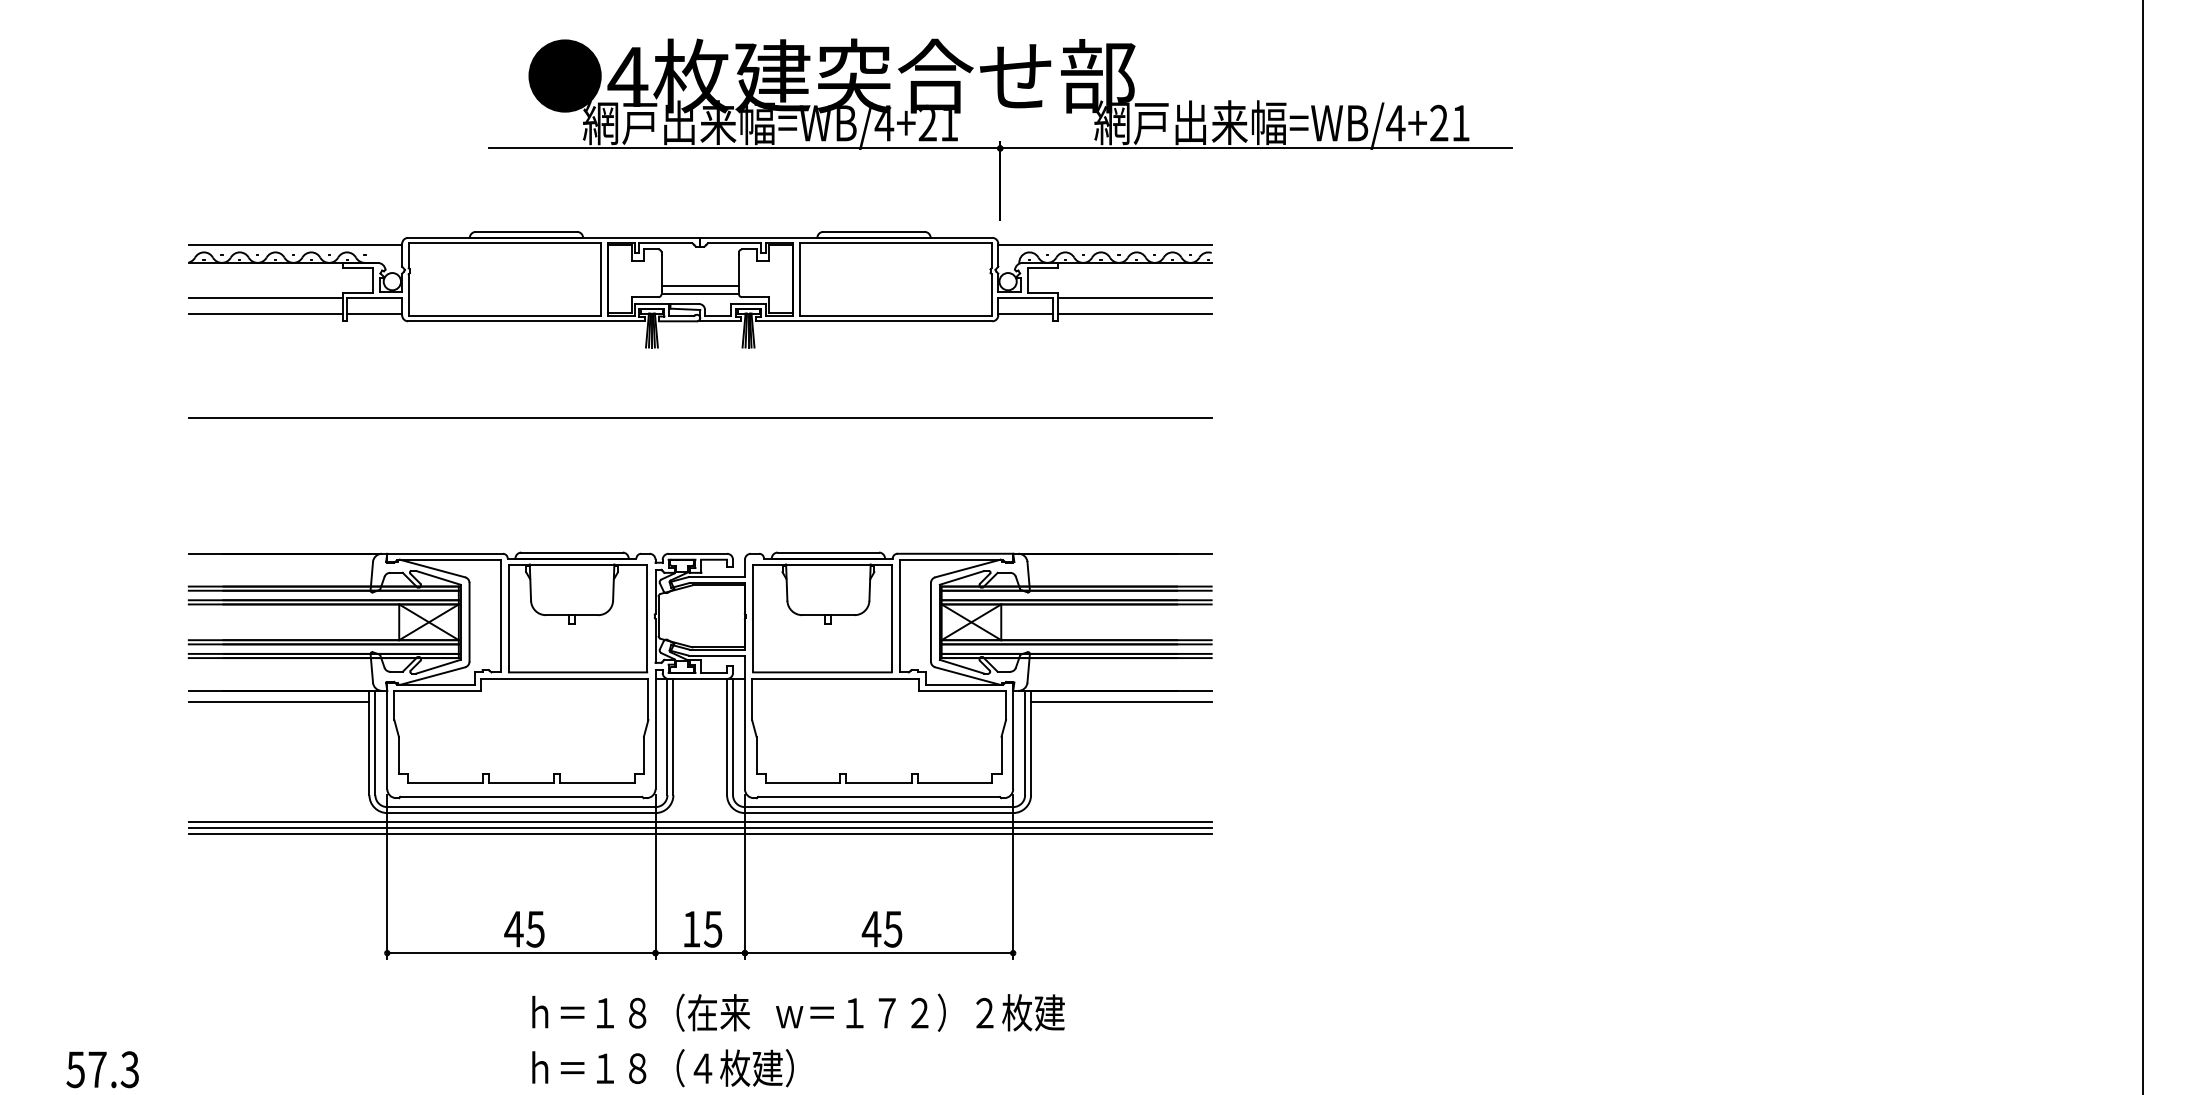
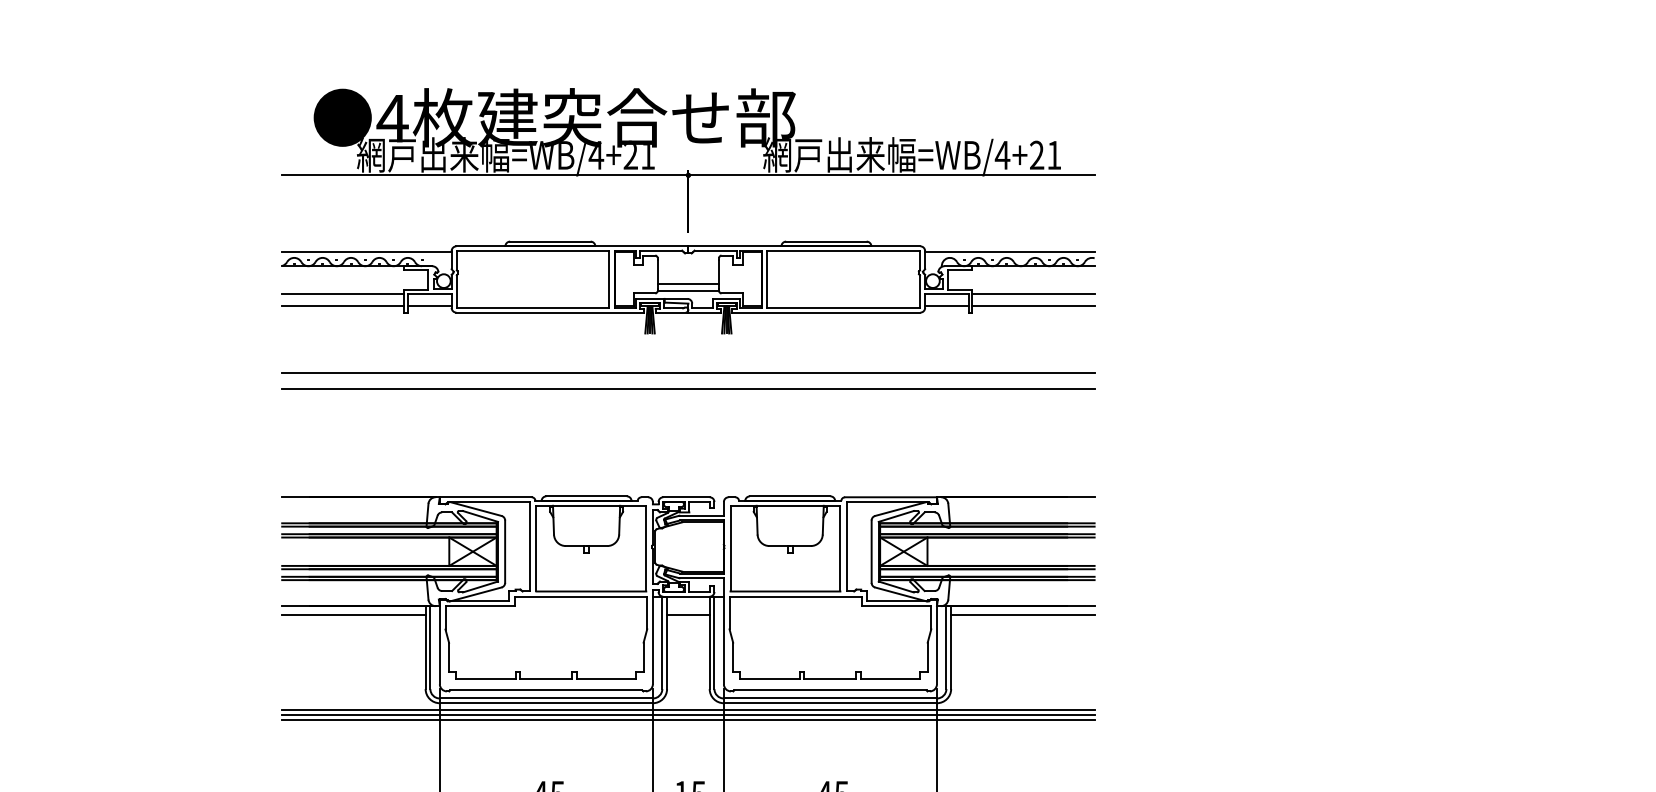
part: (1000, 141) -> (688, 169), moved
line: (699, 397) -> (687, 373), added
line: (700, 702) -> (688, 615), added

